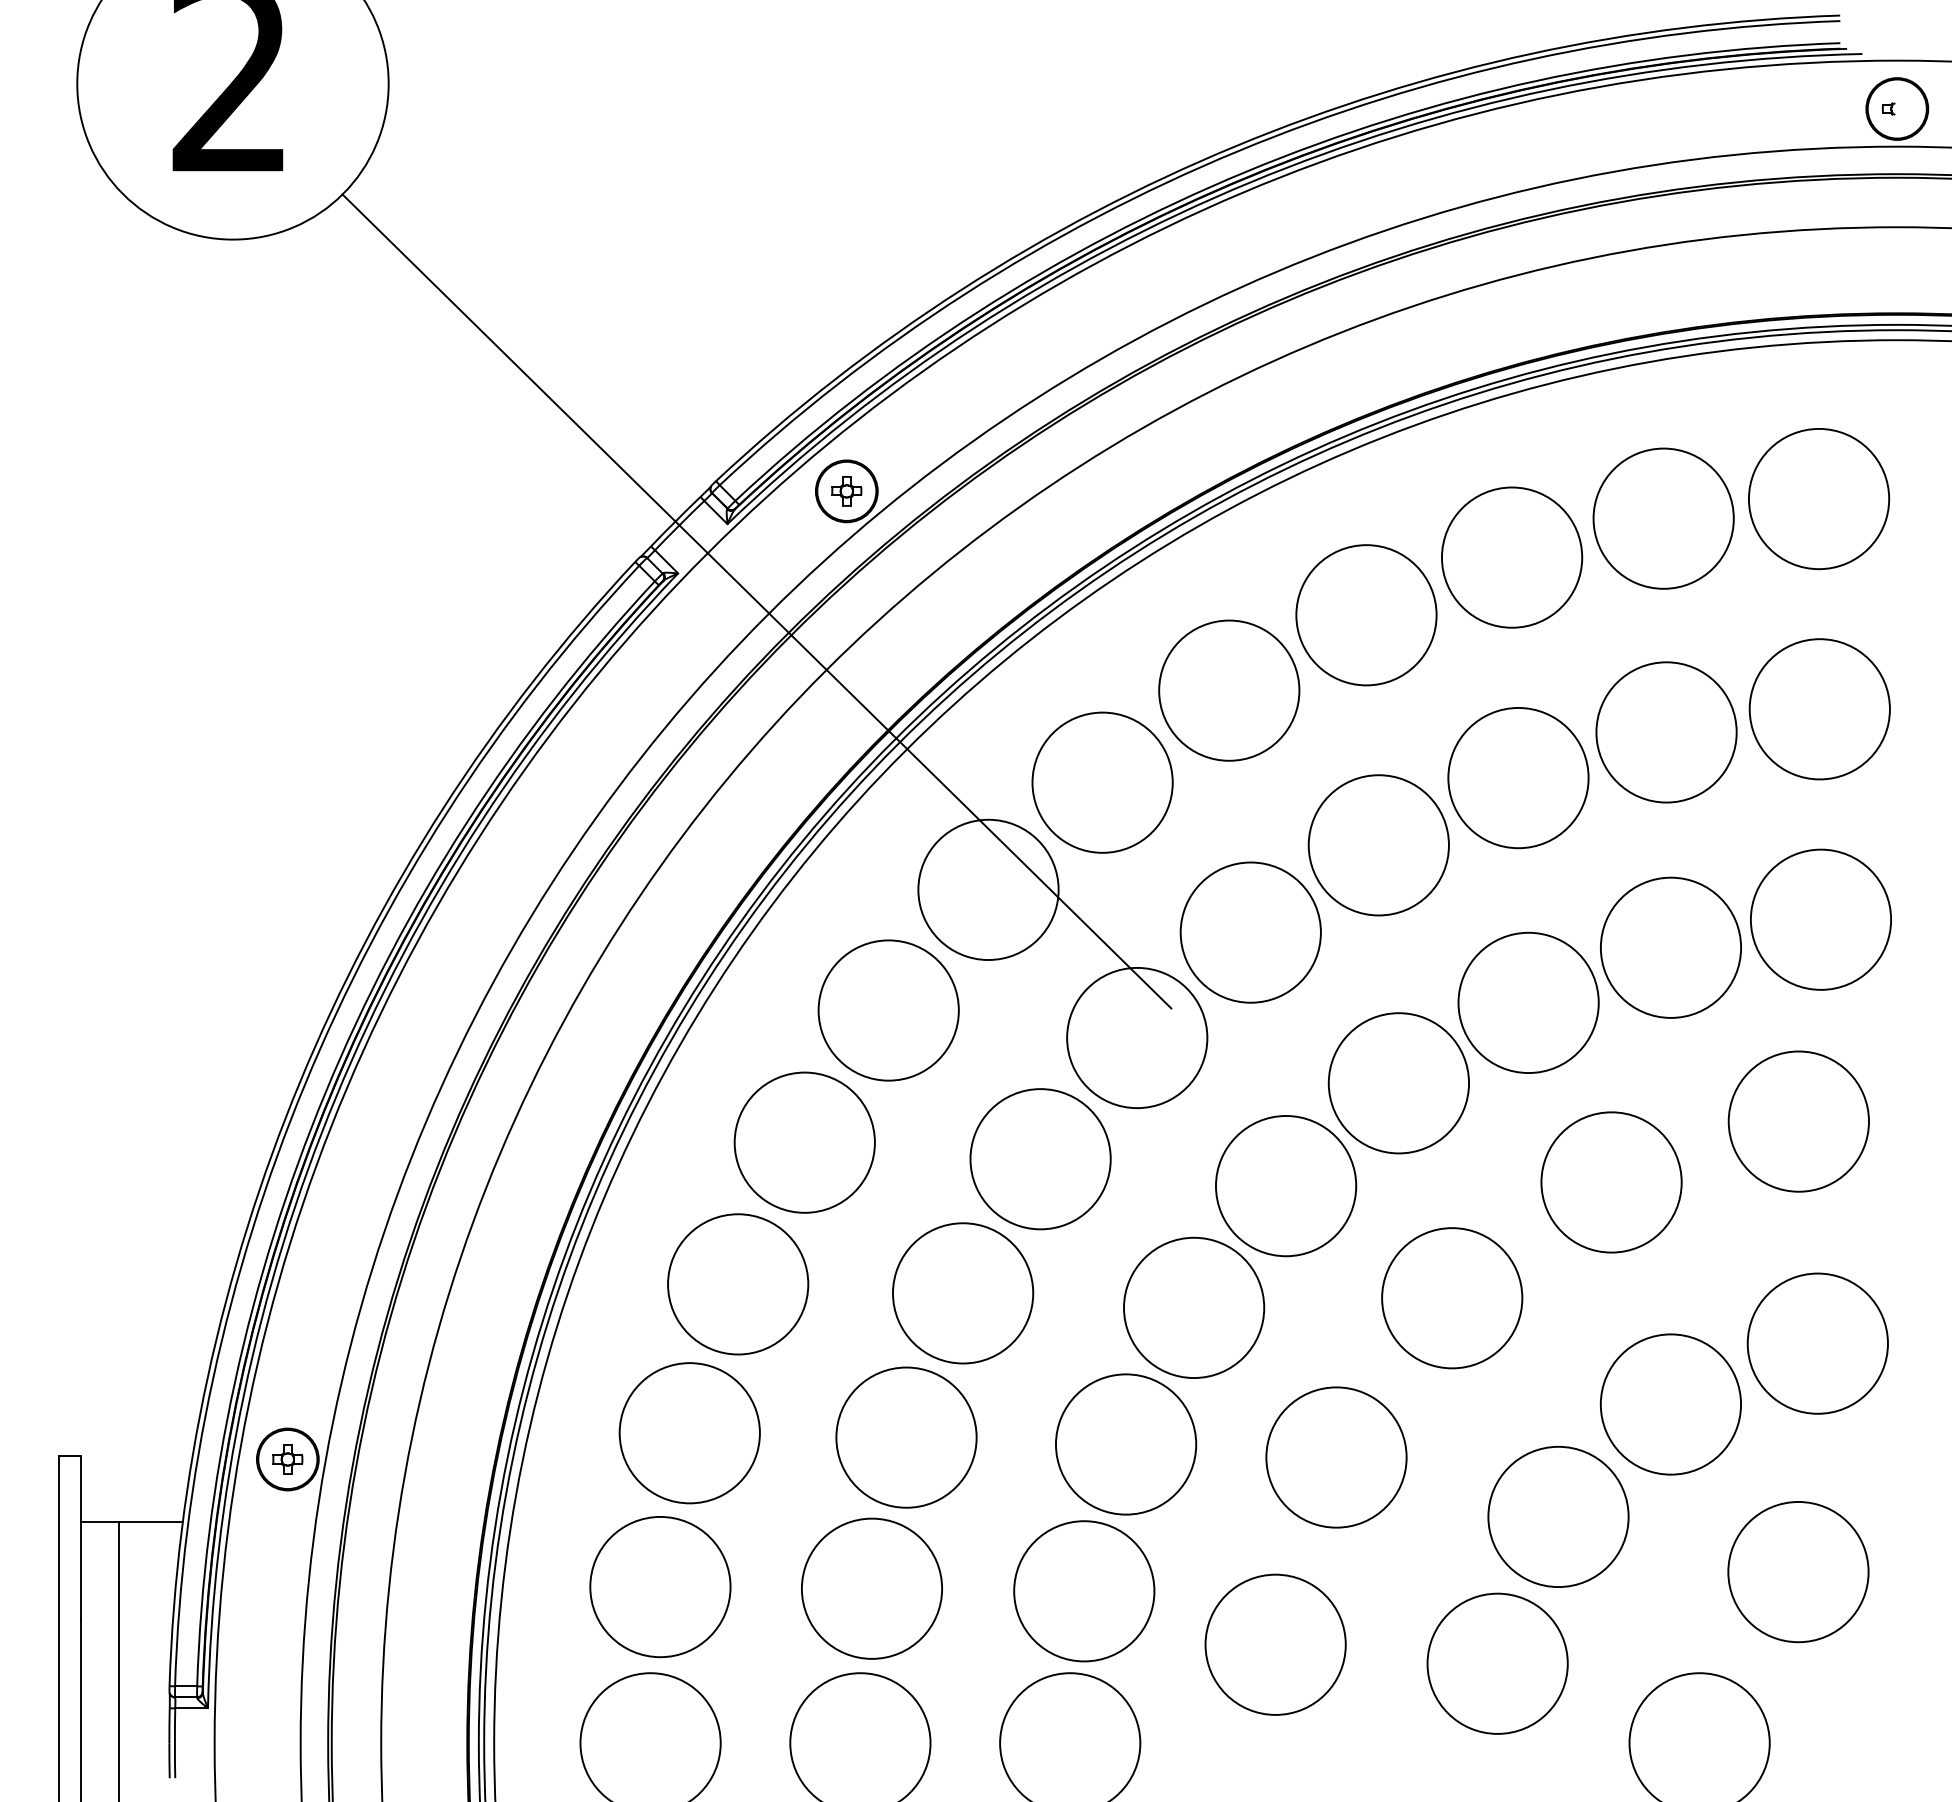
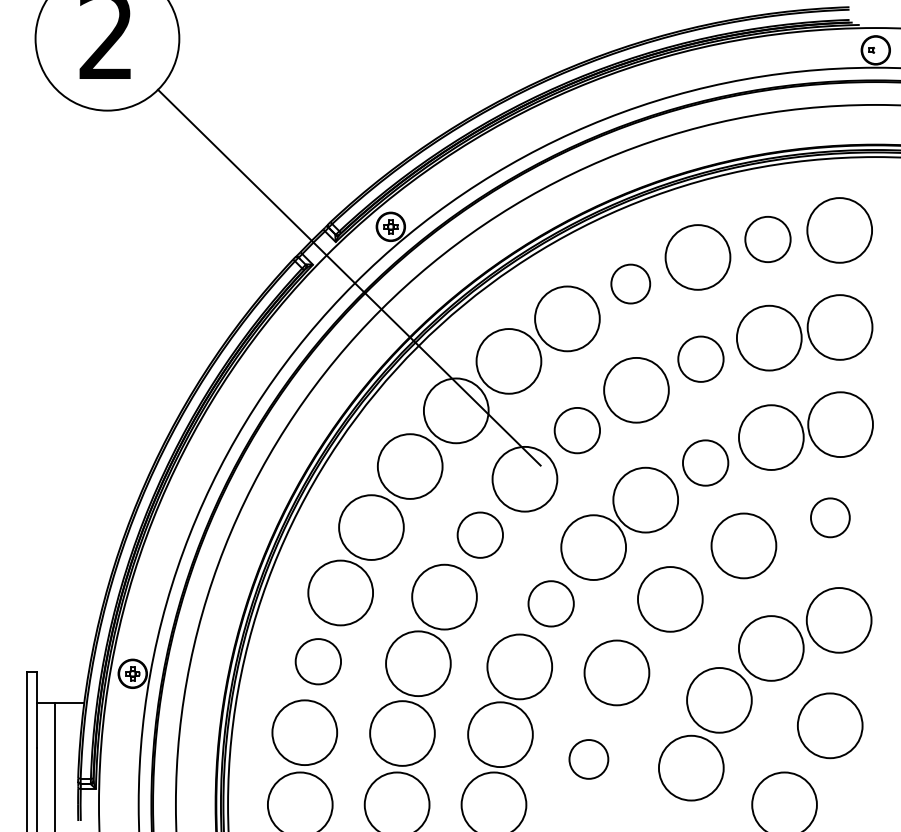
circle: (1662, 518) -> (767, 239), size x0.7
circle: (1365, 614) -> (630, 283), size x0.6
circle: (1517, 776) -> (700, 358), size x0.7
circle: (1251, 932) -> (577, 430), size x0.7
circle: (1528, 1001) -> (705, 462), size x0.7
circle: (1799, 1120) -> (830, 517), size x0.6
circle: (1038, 1157) -> (479, 534), size x0.7
circle: (1192, 1307) -> (550, 603), size x0.7
circle: (690, 1432) -> (318, 661), size x0.7
circle: (1274, 1645) -> (588, 759), size x0.6

